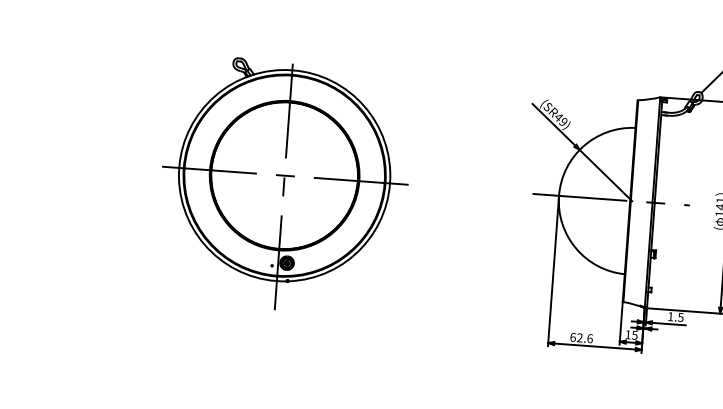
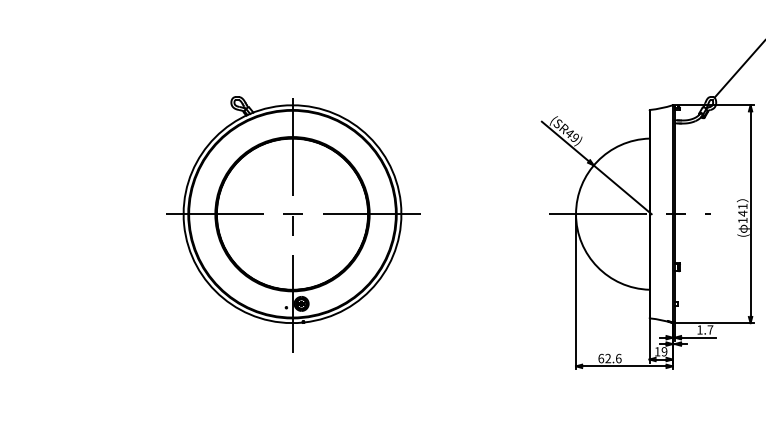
text: (680, 317) -> (710, 329), 1.5 -> 1.7
text: (634, 335) -> (664, 351), 15 -> 19

